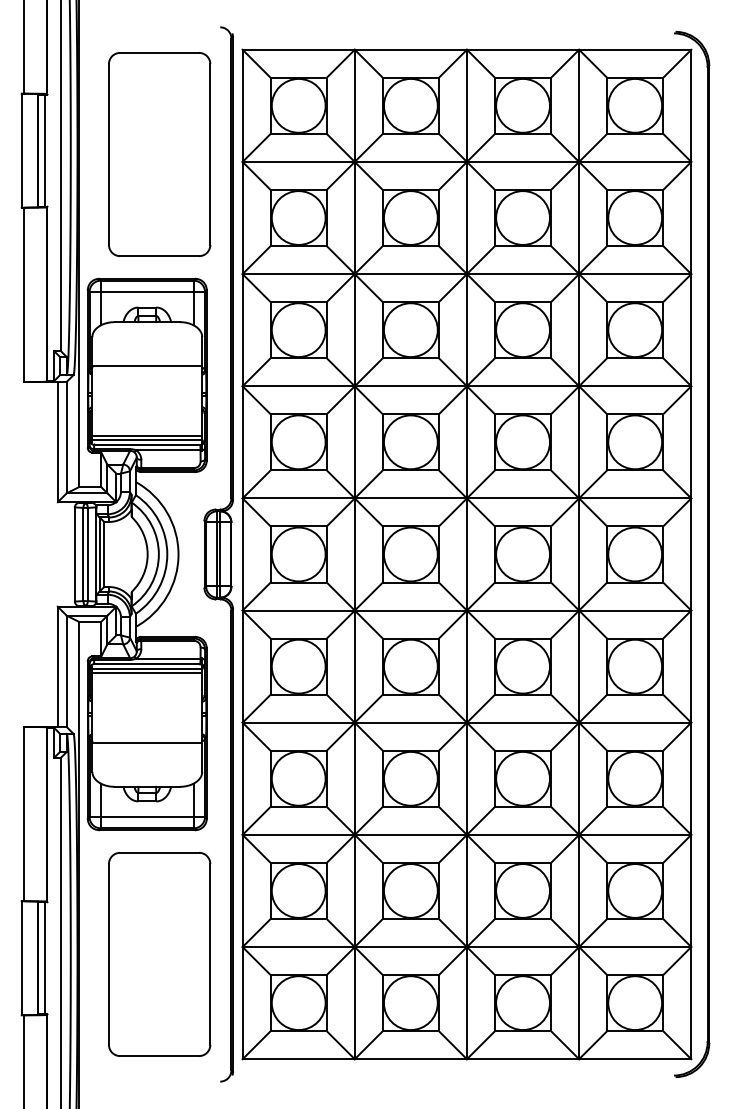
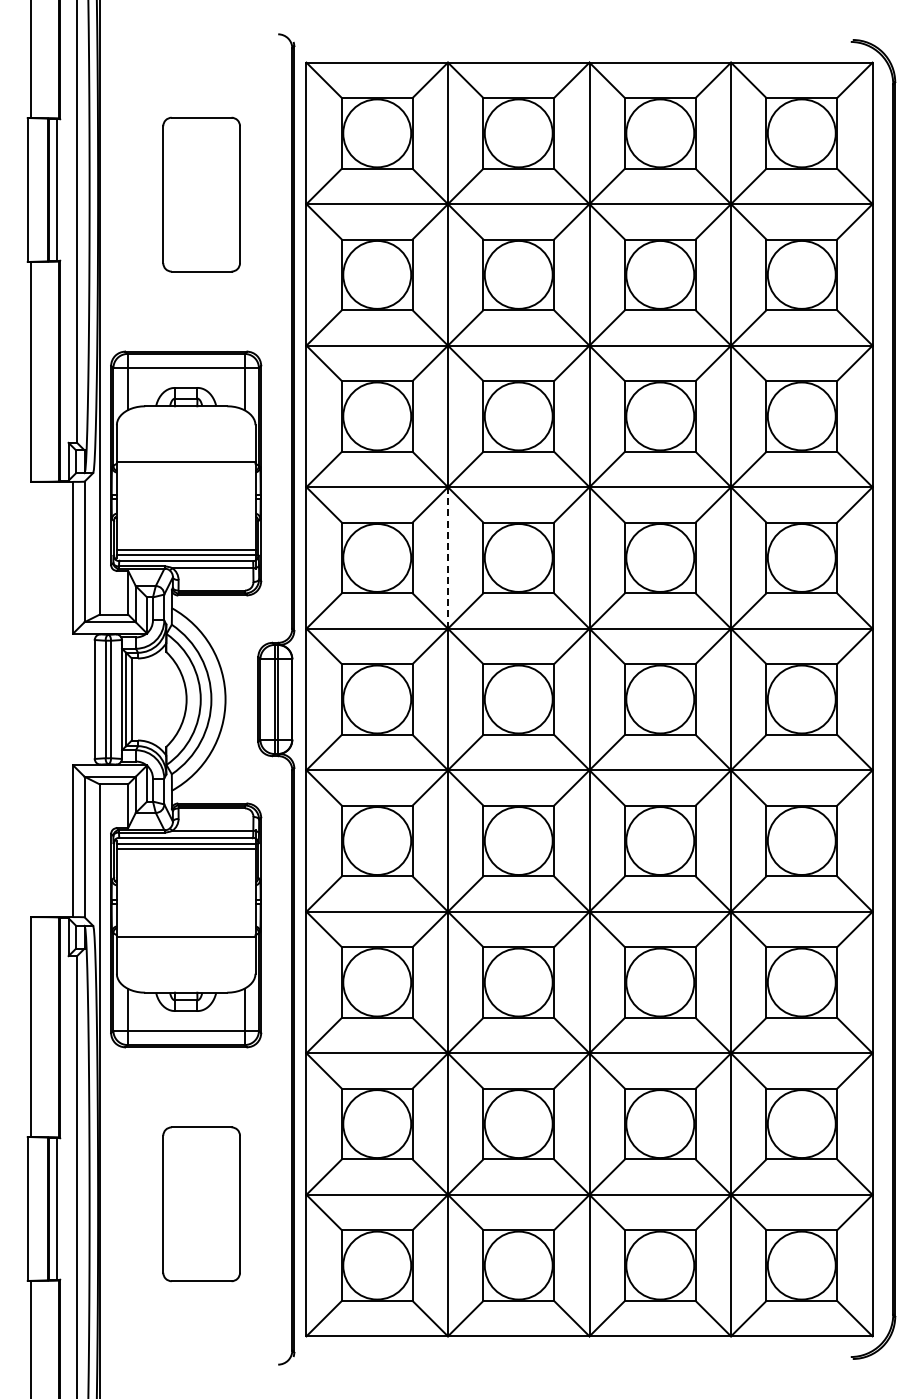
part: (159, 154) -> (201, 194), size x0.6
line: (355, 441) -> (448, 557), solid -> dashed
part: (159, 954) -> (201, 1204), size x0.6

